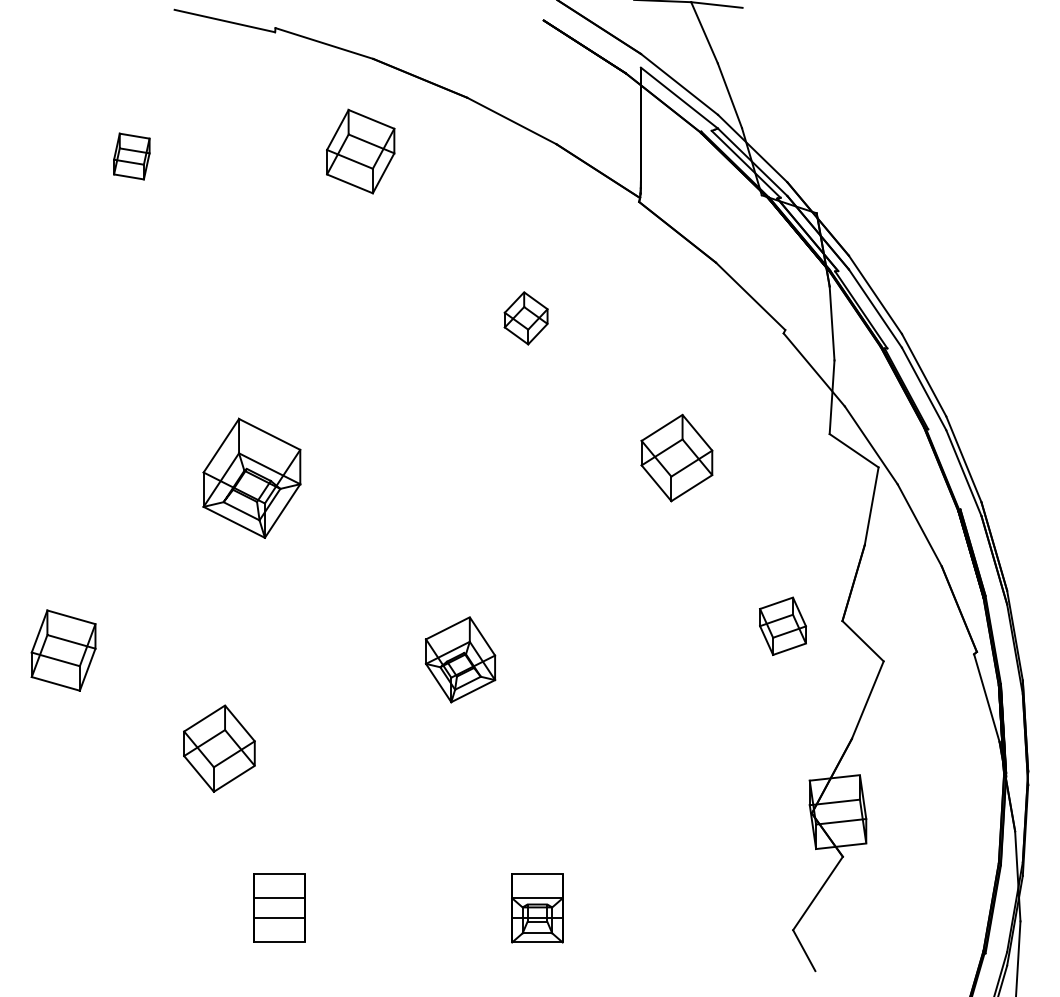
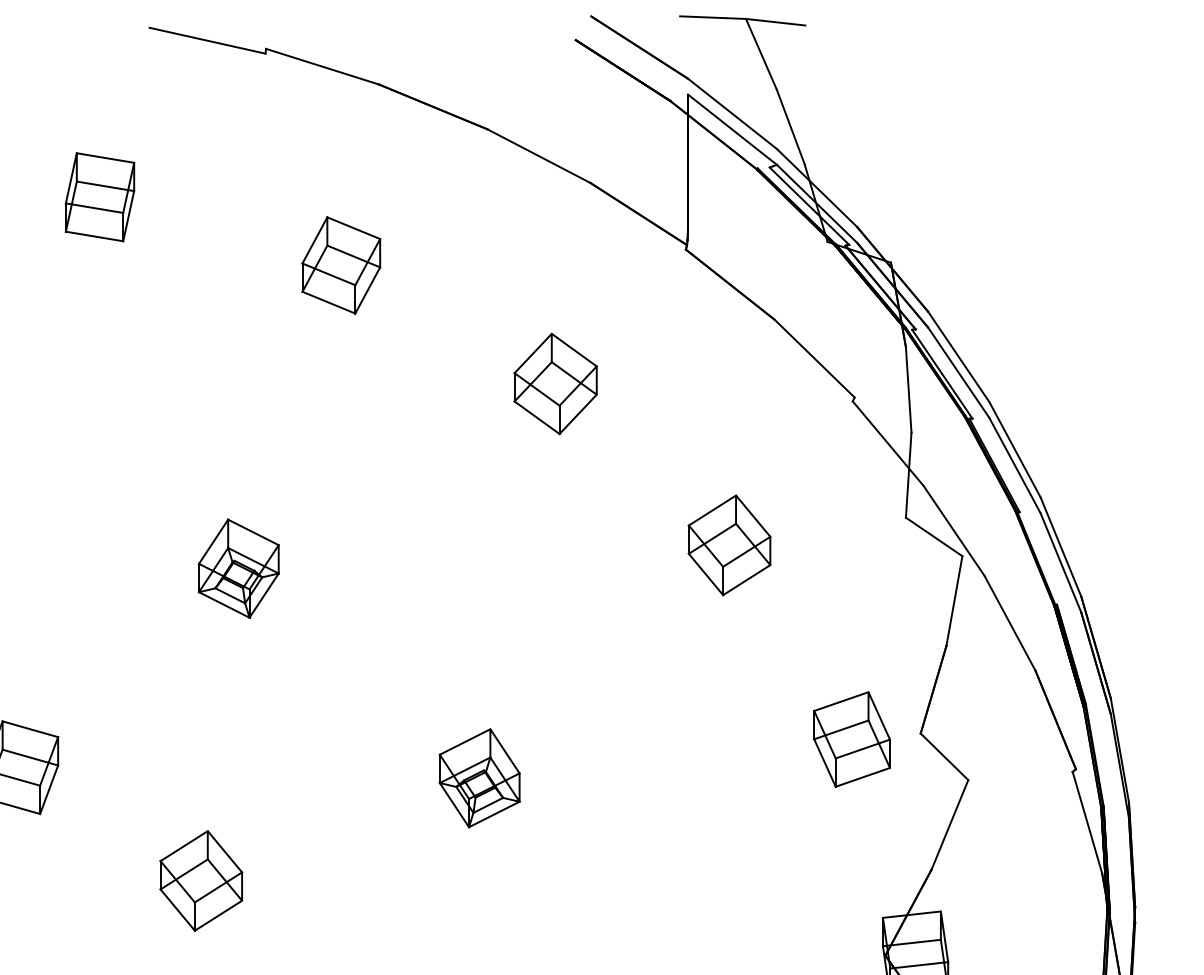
part: (360, 151) -> (341, 265), moved
part: (131, 156) -> (99, 197), size x1.67
part: (525, 318) -> (554, 384), size x1.67
part: (251, 477) -> (238, 567), size x0.71
part: (782, 626) -> (851, 739), size x1.43

